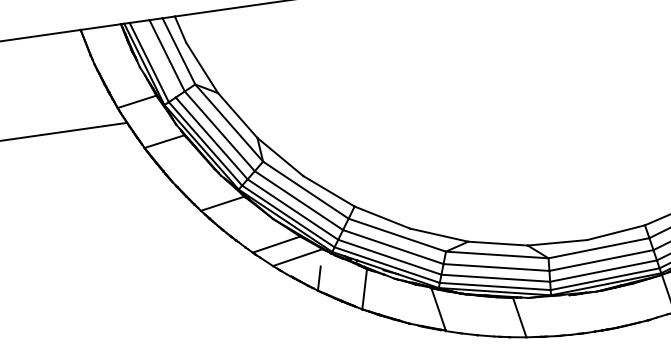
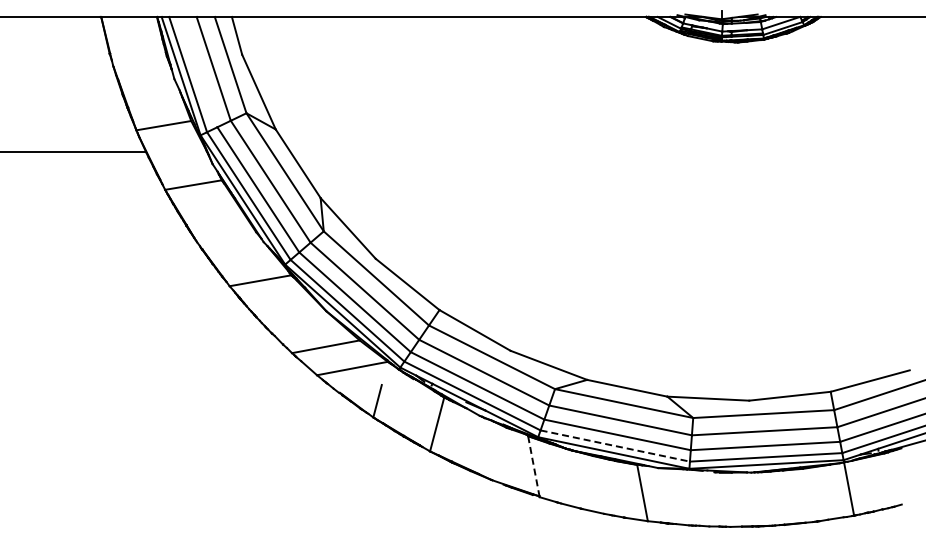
line: (495, 286) -> (615, 446), solid -> dashed
line: (438, 309) -> (533, 466), solid -> dashed

